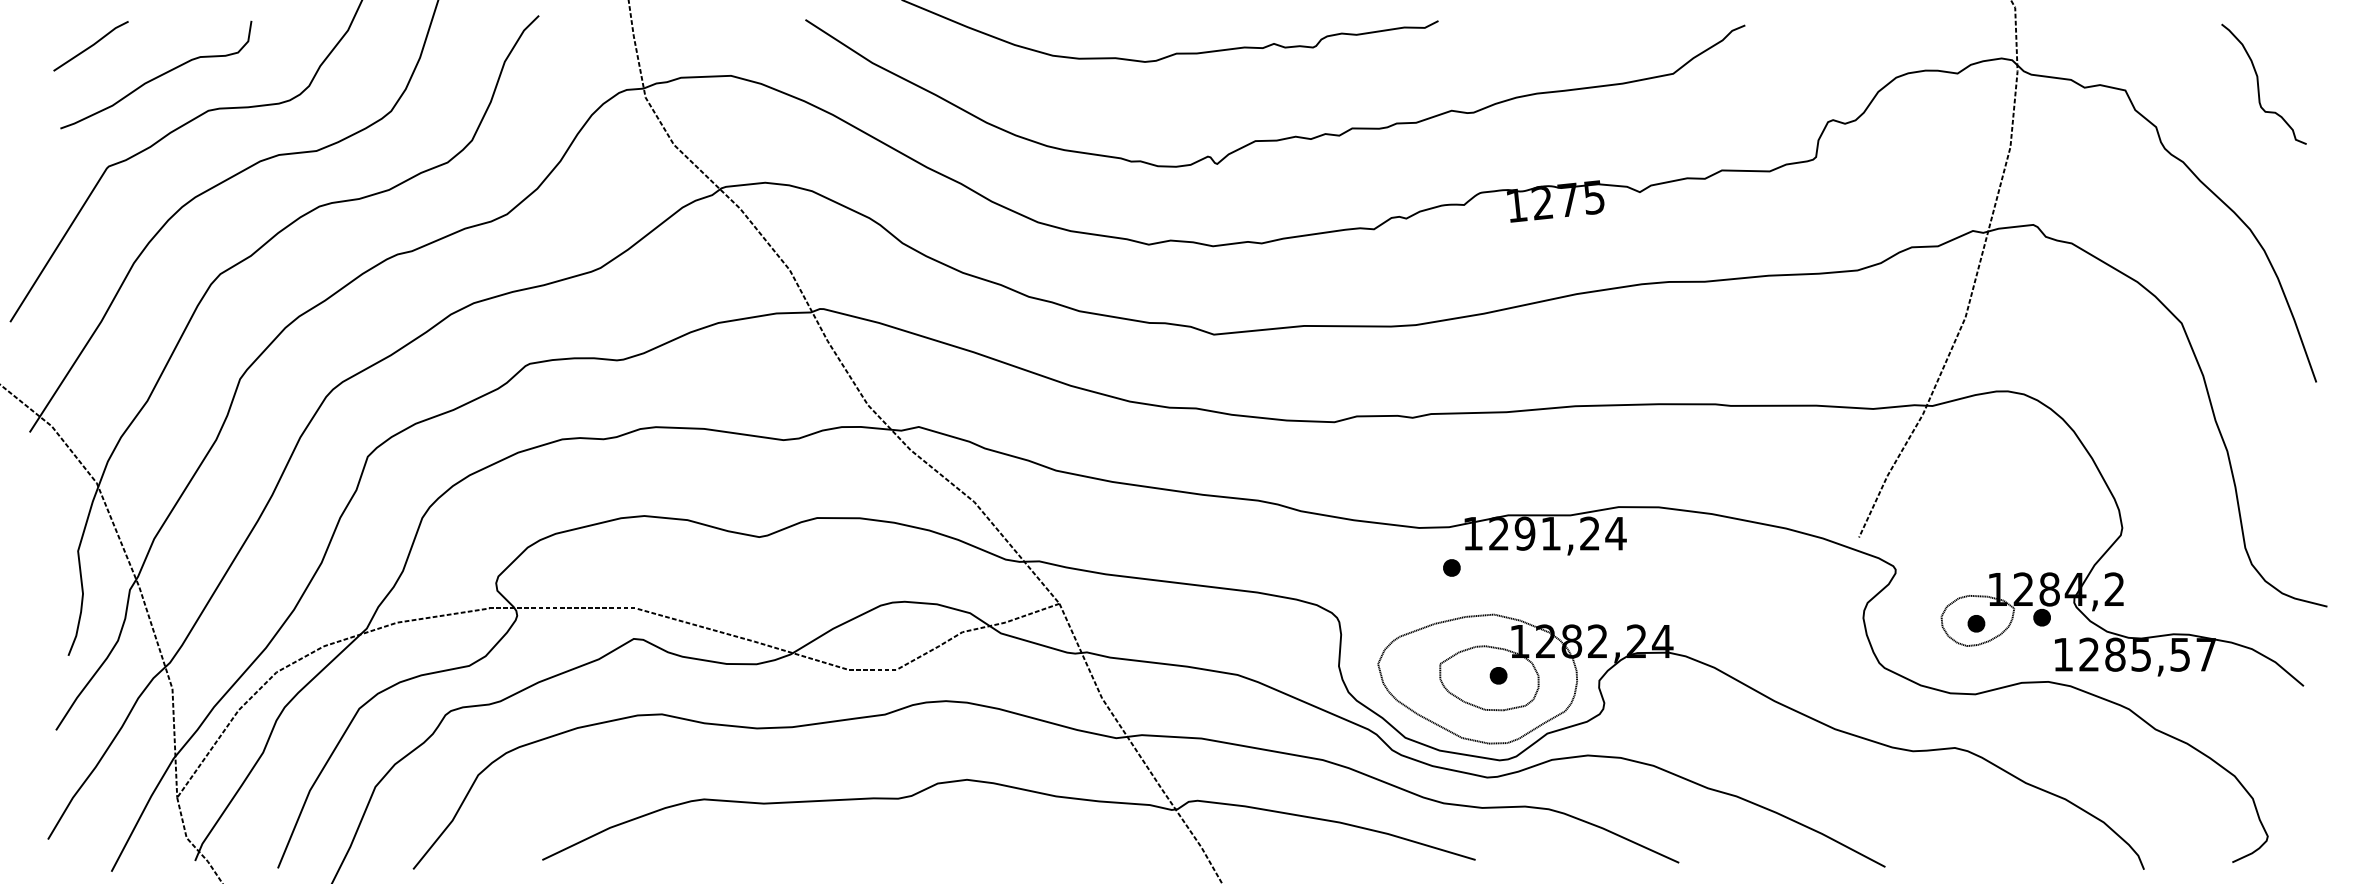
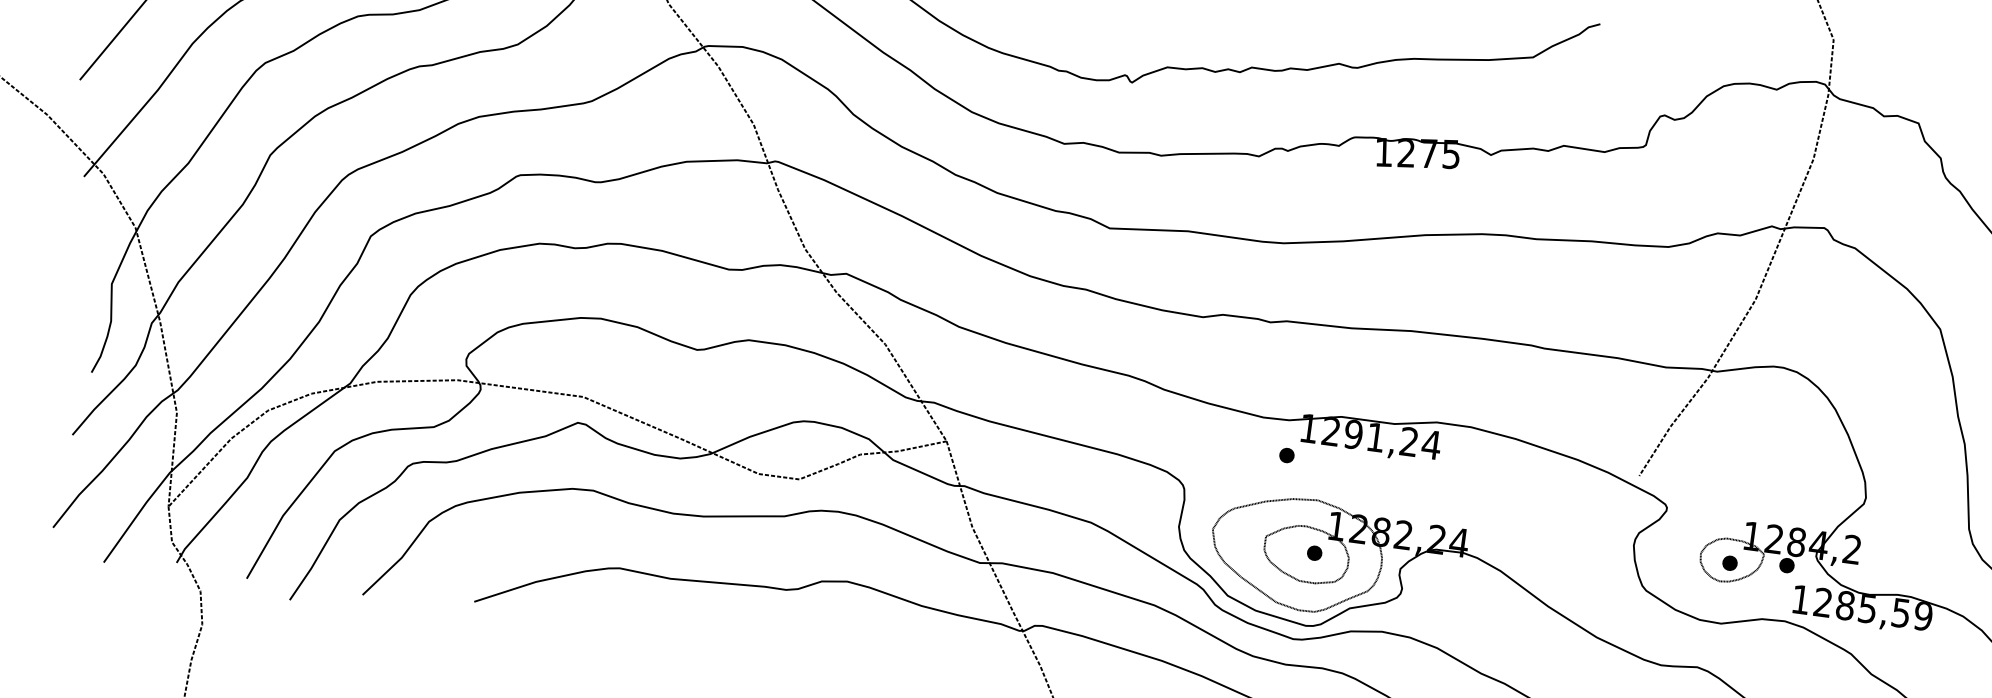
text: (2206, 654) -> (1923, 615), 1285,57 -> 1285,59

